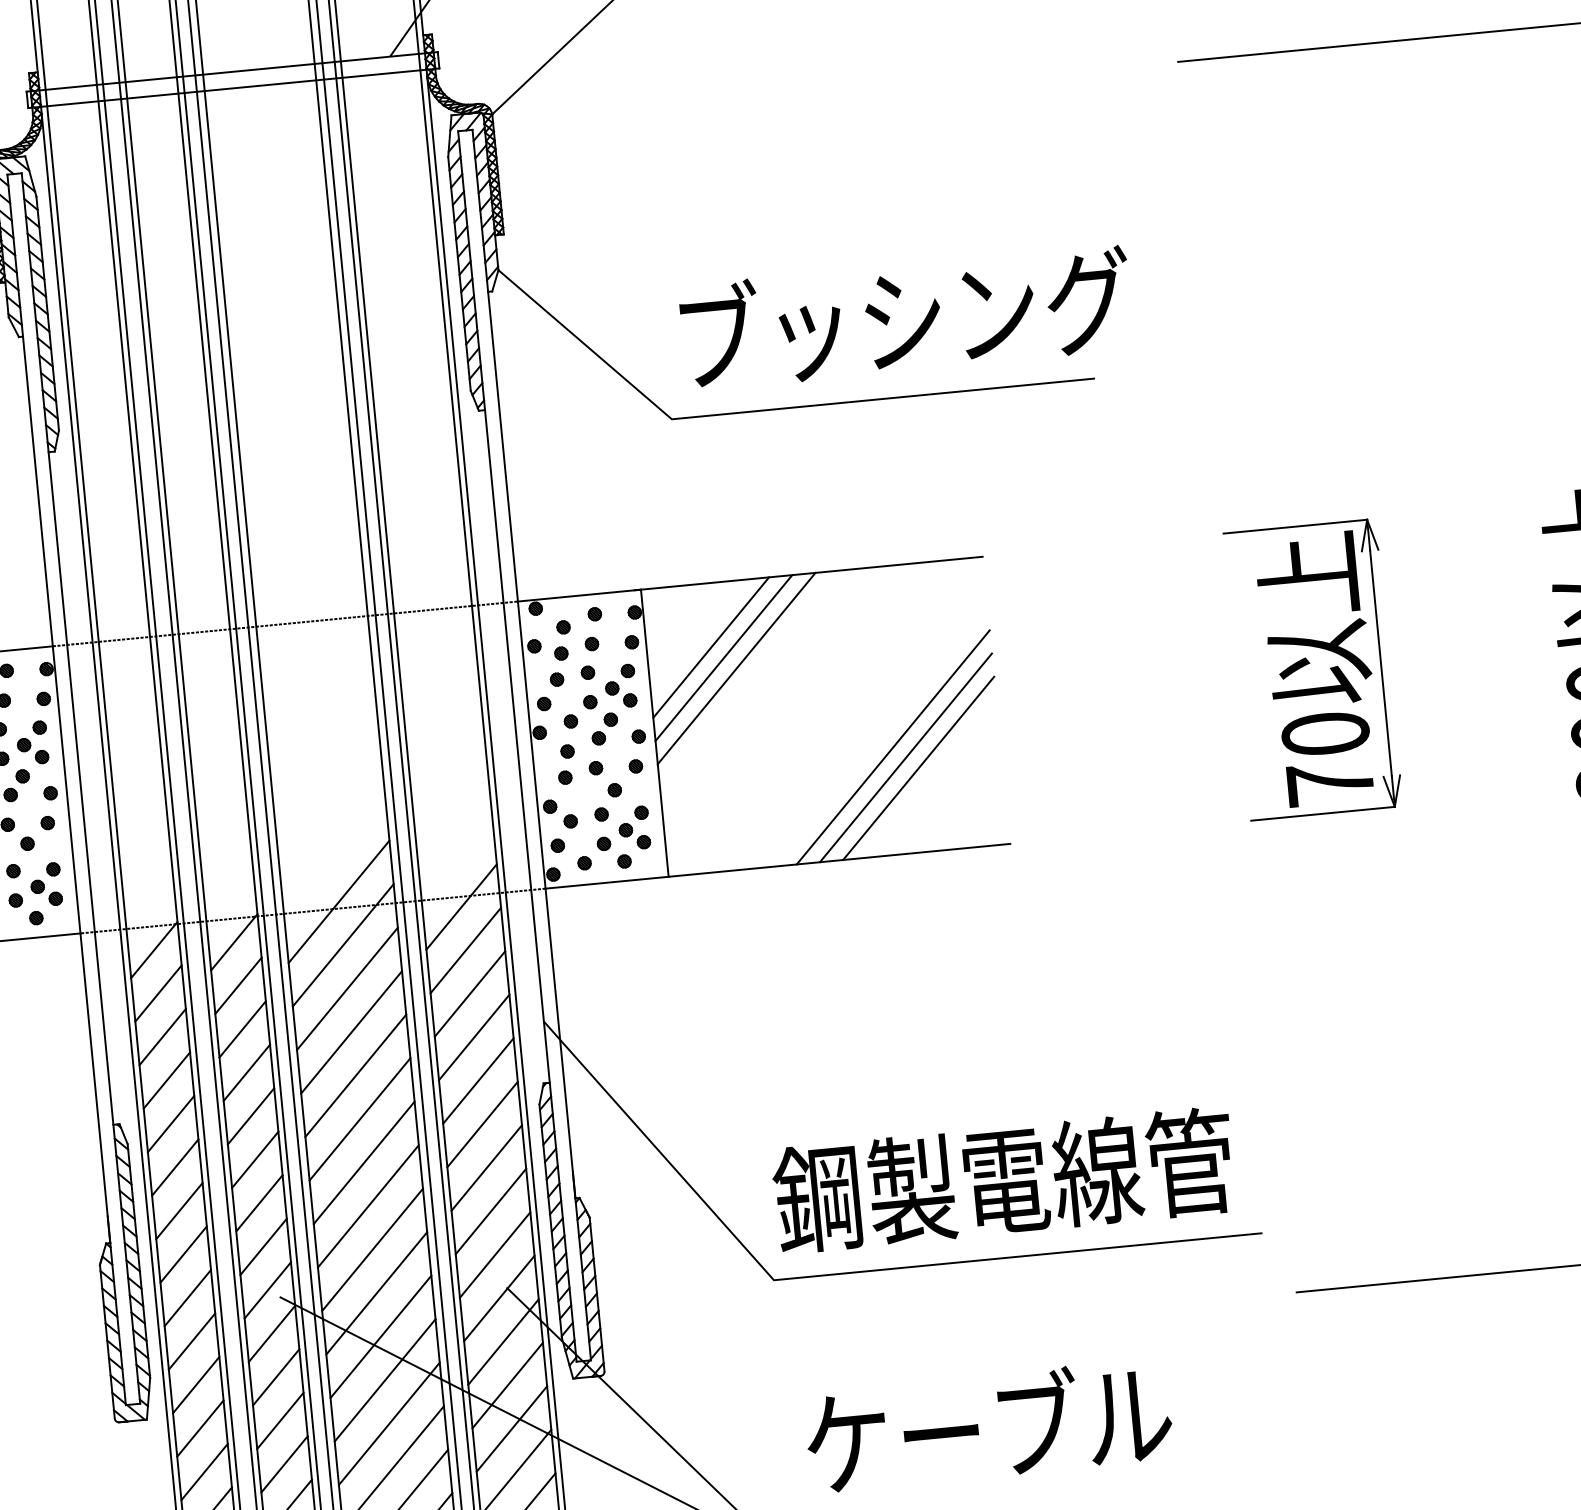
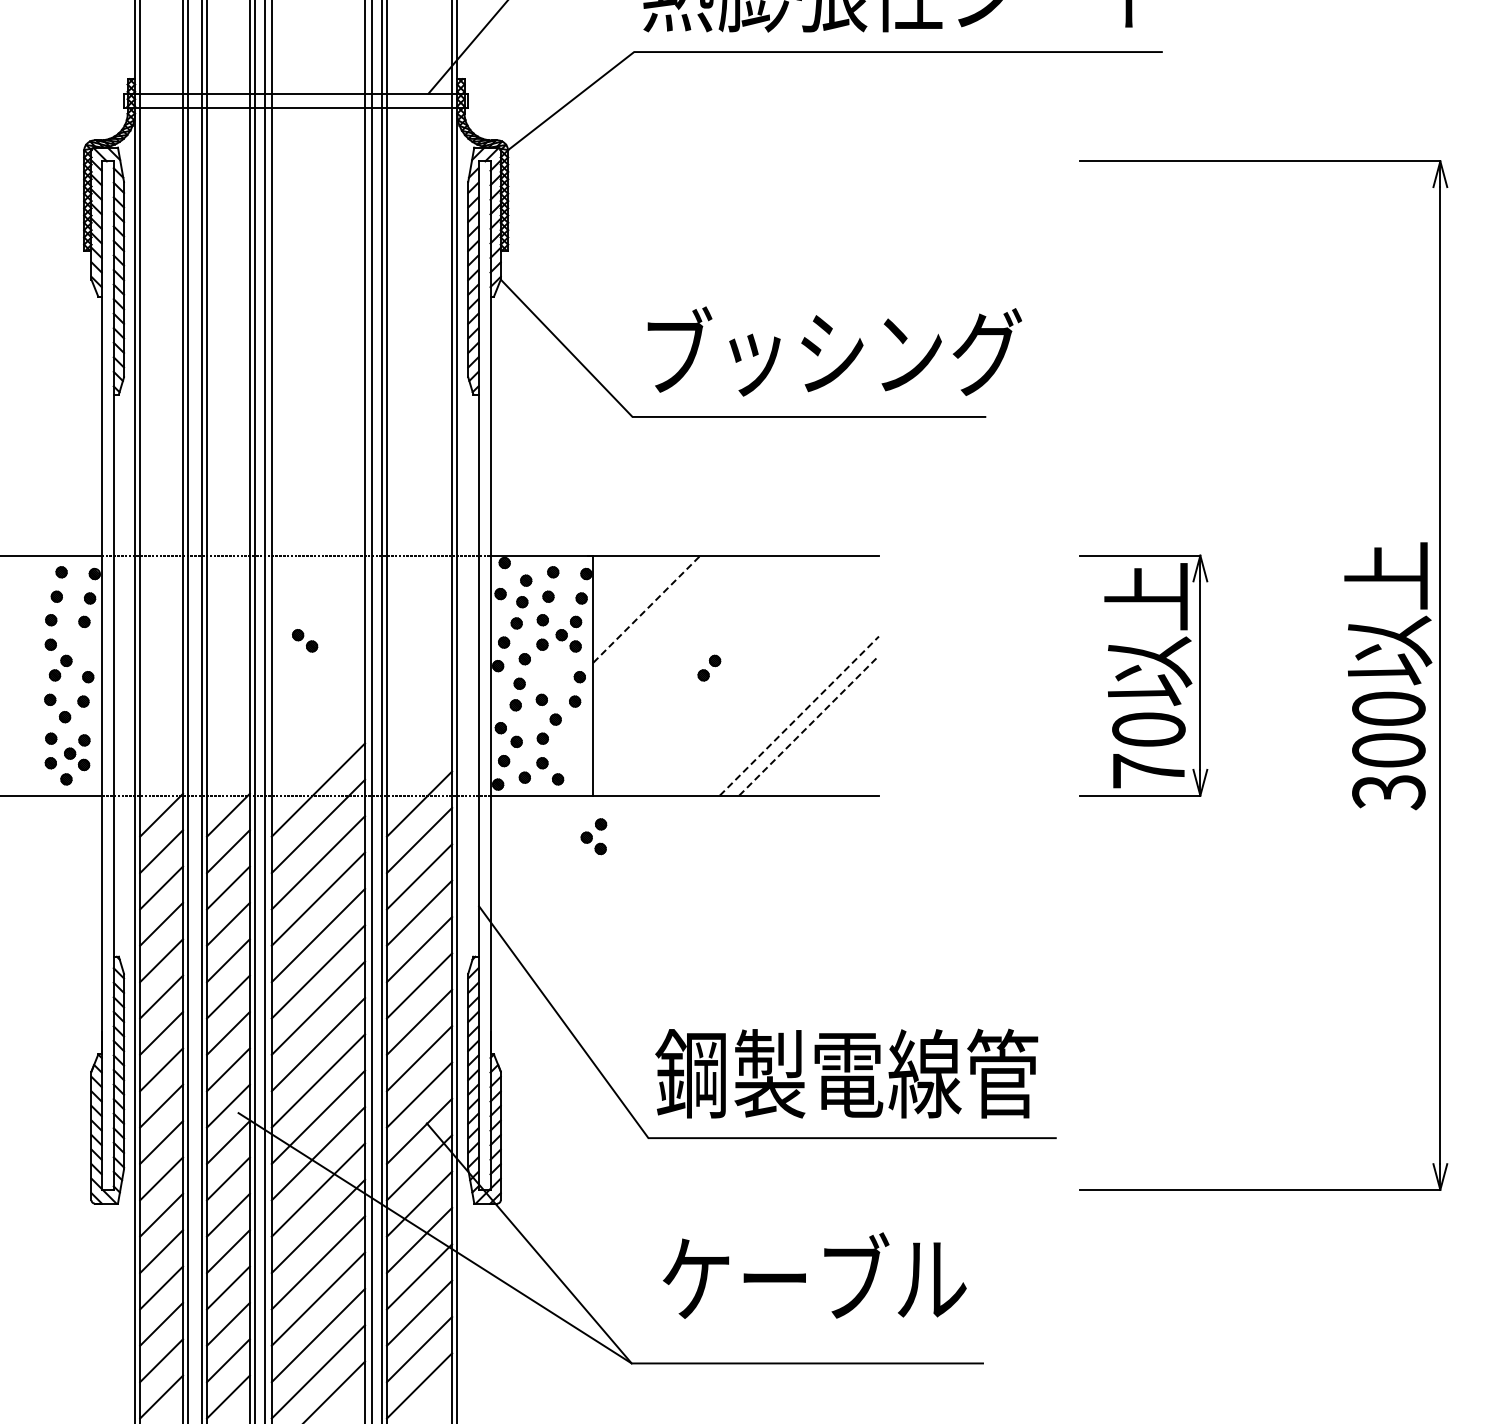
line: (710, 648) -> (646, 609), solid -> dashed
line: (723, 657) -> (656, 618), removed
line: (736, 668) -> (666, 628), removed
part: (604, 728) -> (709, 667), moved
line: (893, 747) -> (789, 706), removed
part: (33, 750) -> (305, 640), moved
line: (906, 758) -> (799, 716), solid -> dashed
line: (919, 768) -> (809, 725), solid -> dashed
part: (633, 828) -> (593, 836), moved

